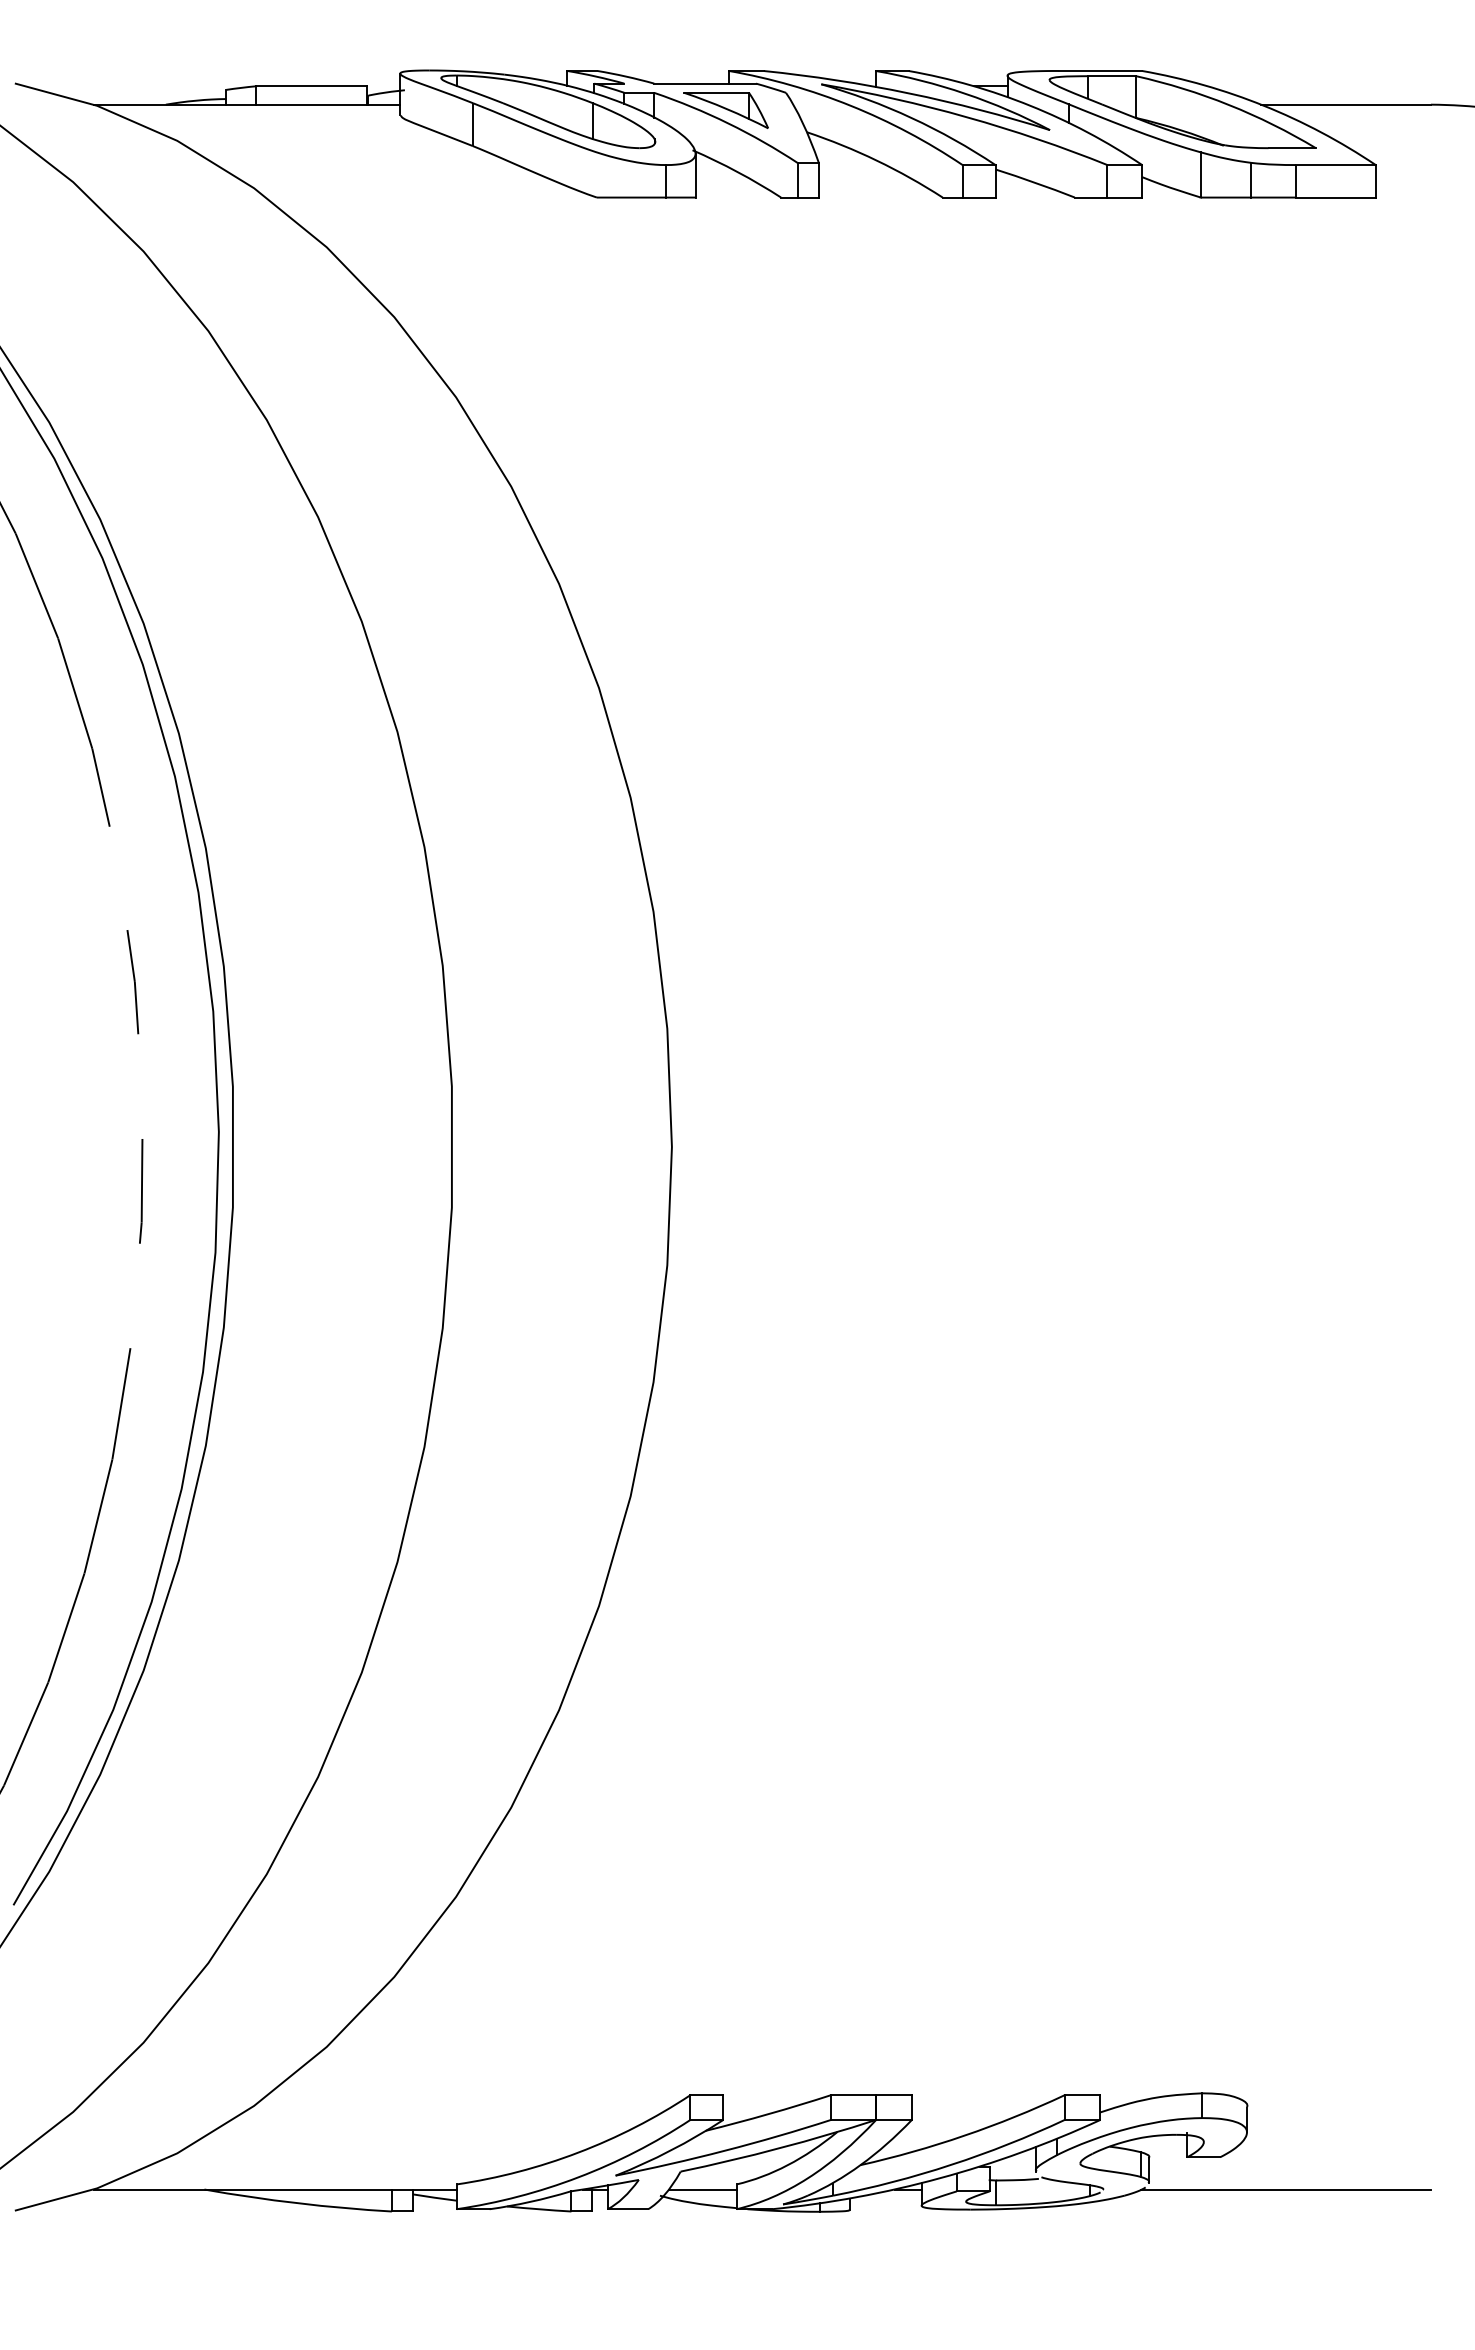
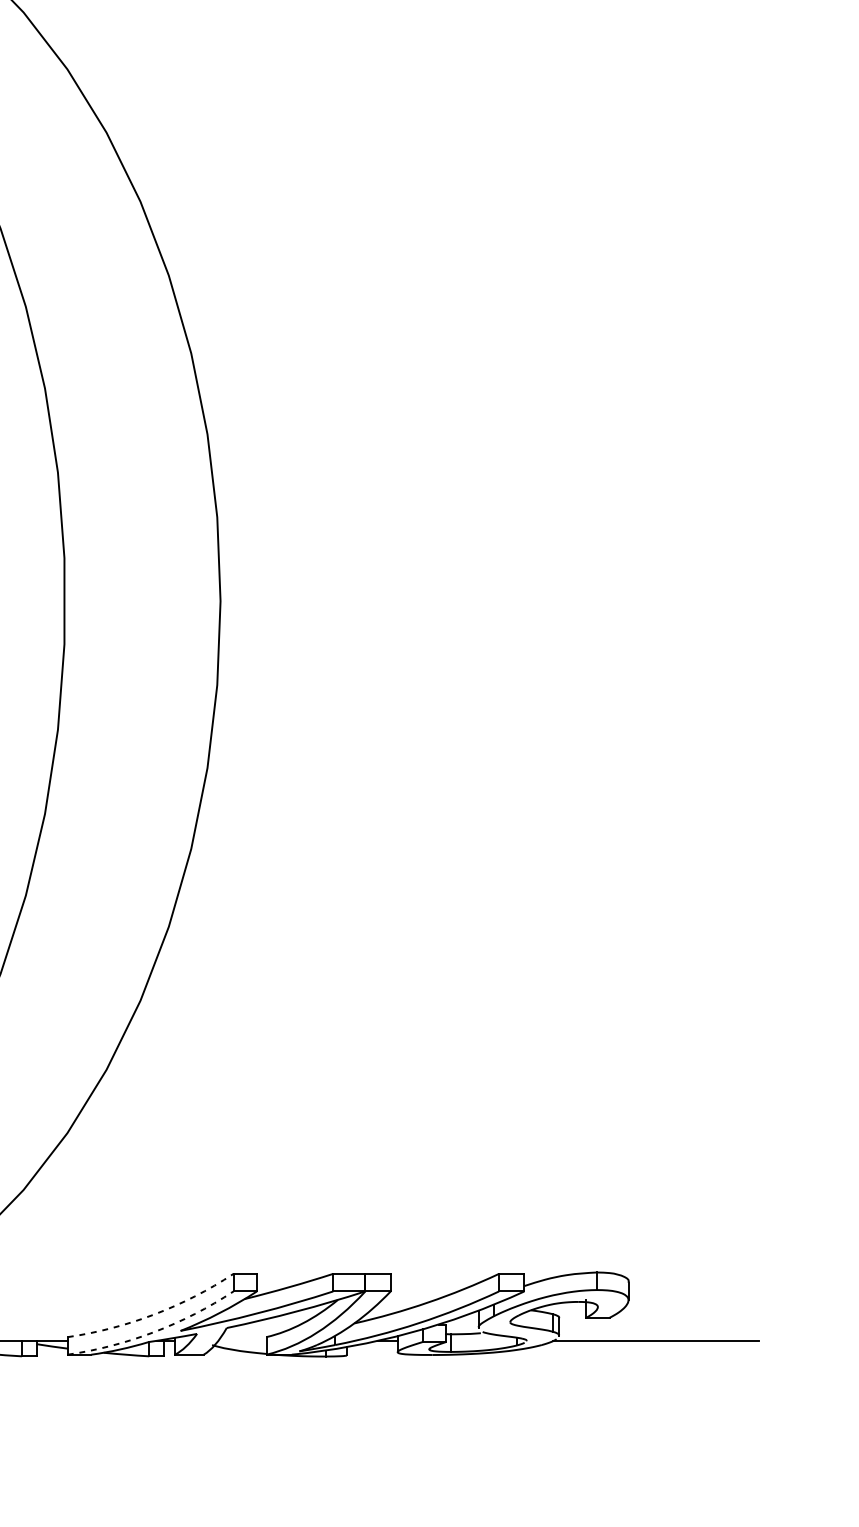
arc: (578, 2152) -> (154, 1314), solid -> dashed
arc: (578, 2177) -> (154, 1332), solid -> dashed
line: (702, 2189) -> (242, 1340), removed

